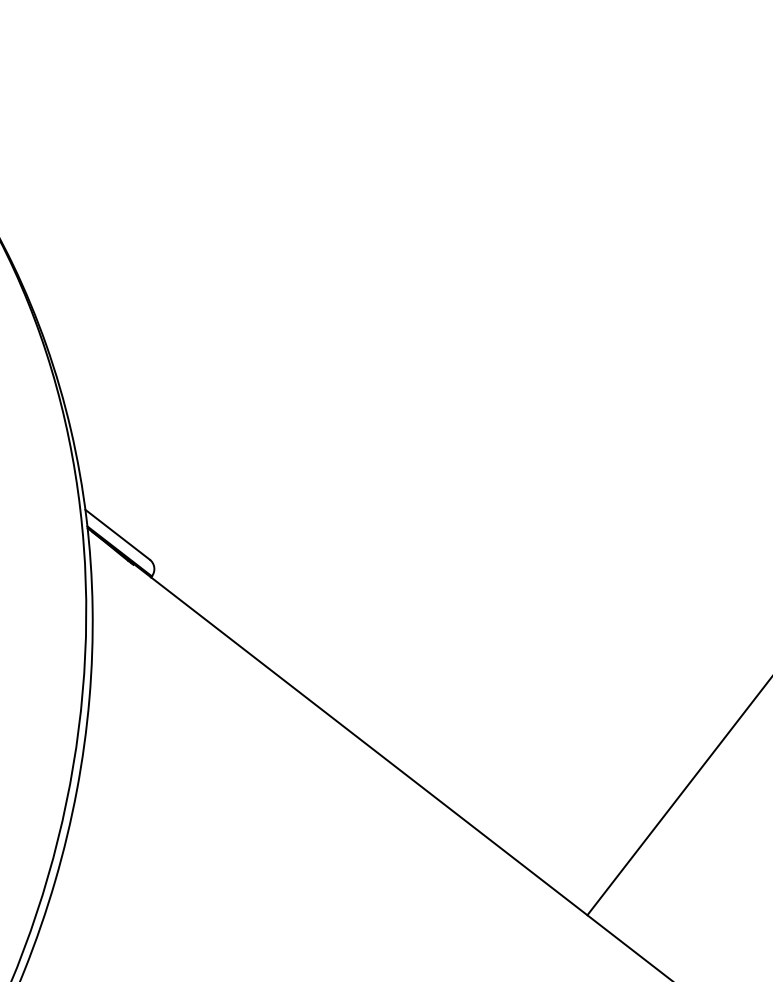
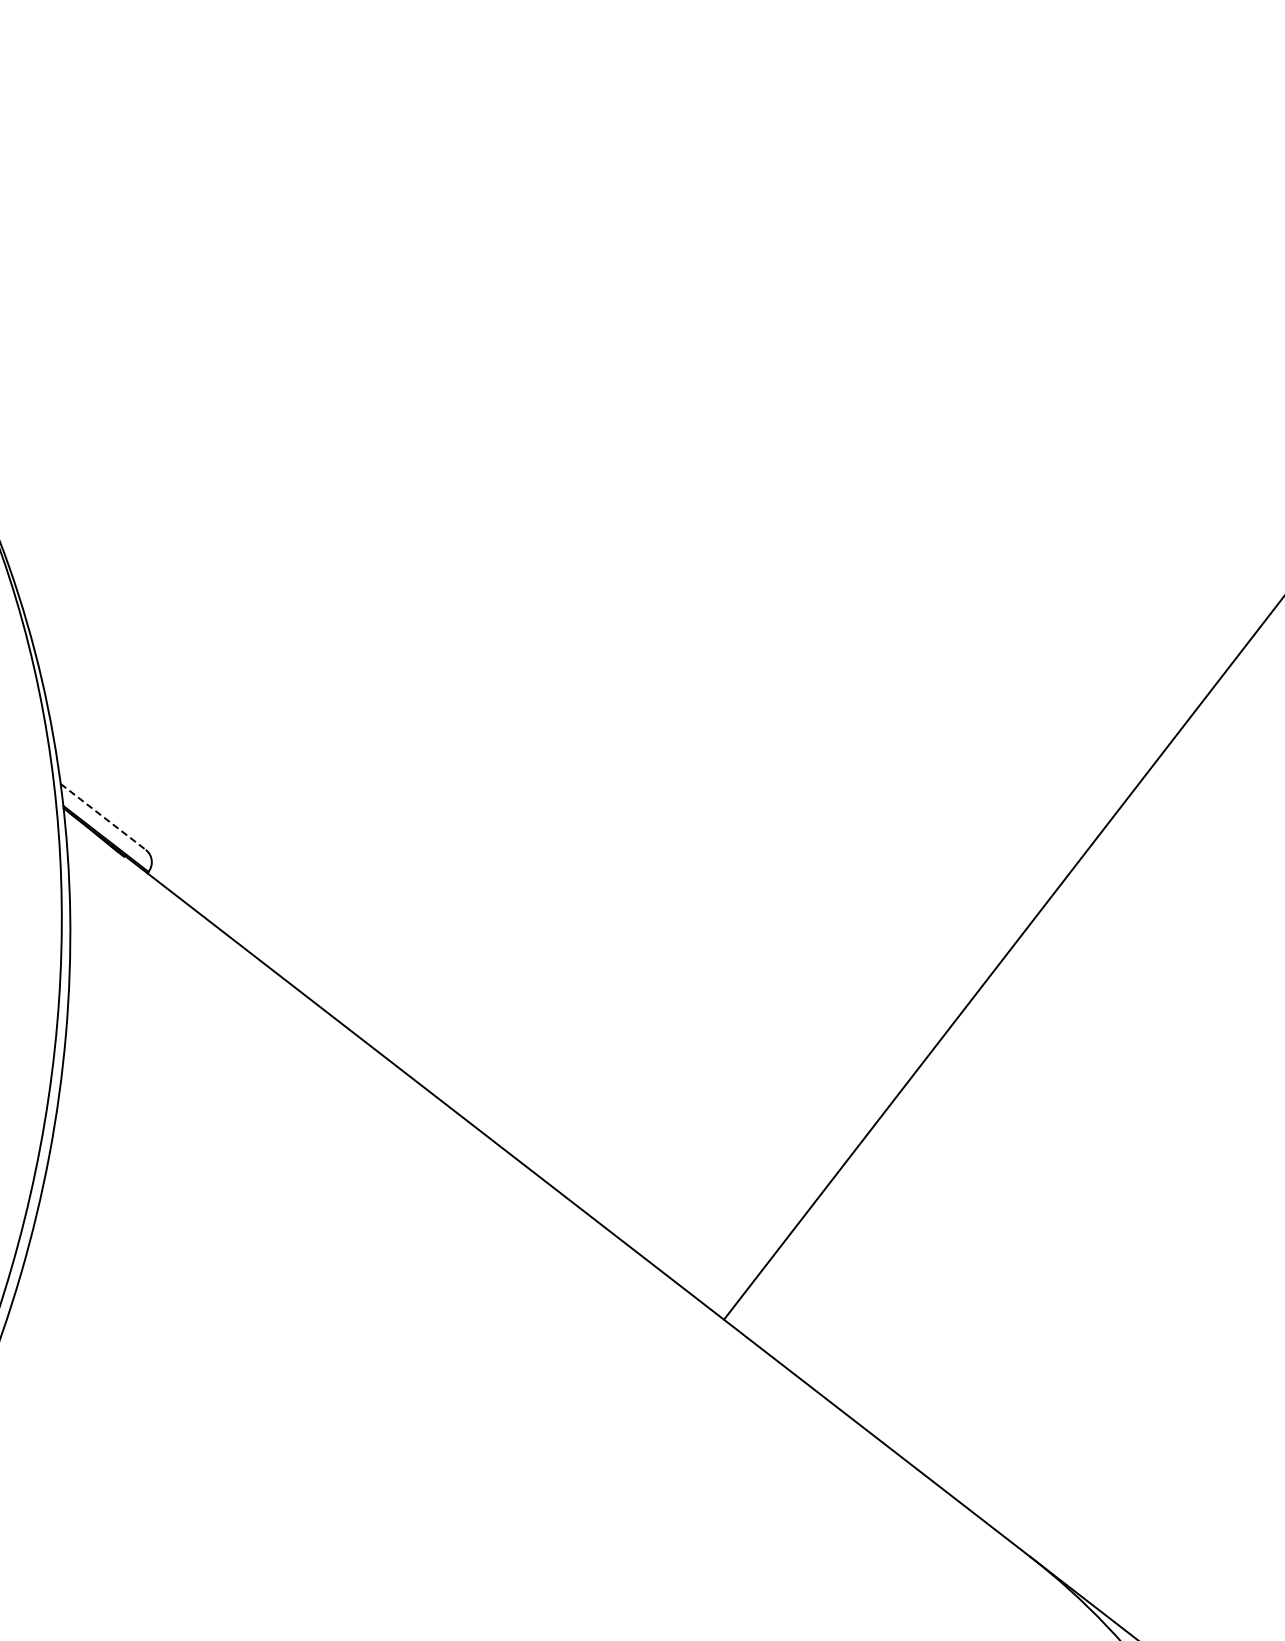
line: (117, 534) -> (103, 816), solid -> dashed

